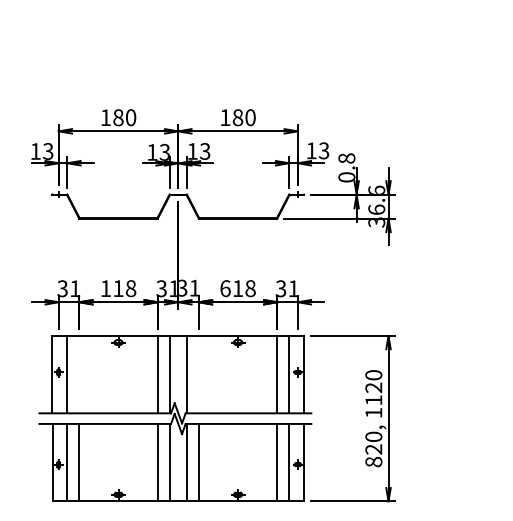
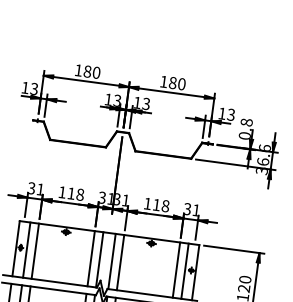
text: (225, 288) -> (147, 203), 618 -> 118
line: (79, 374) -> (35, 251), added
line: (198, 374) -> (120, 262), added

